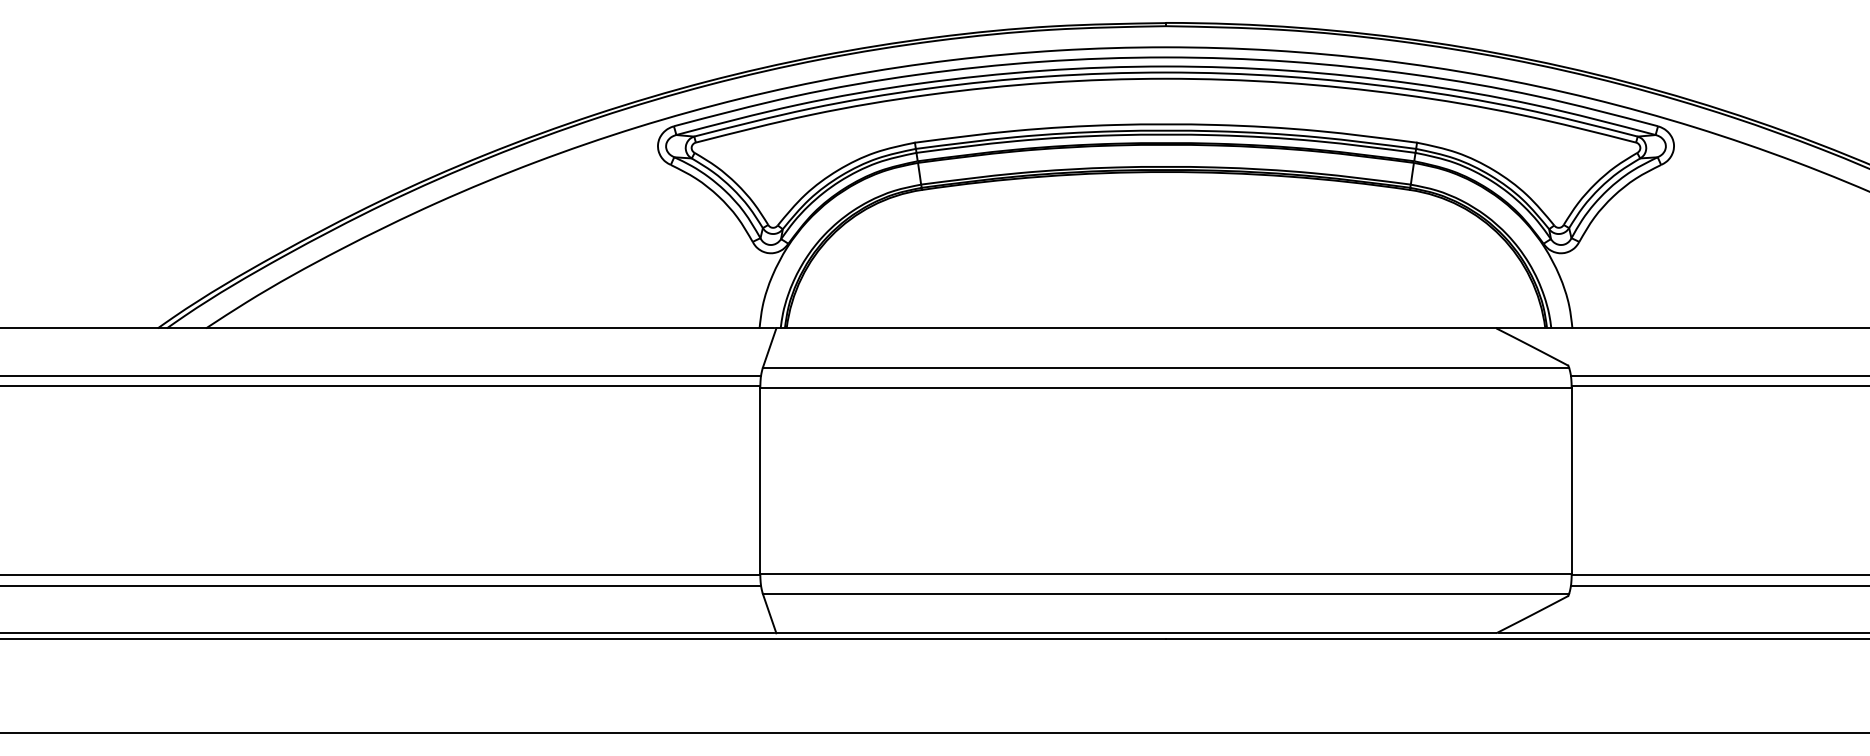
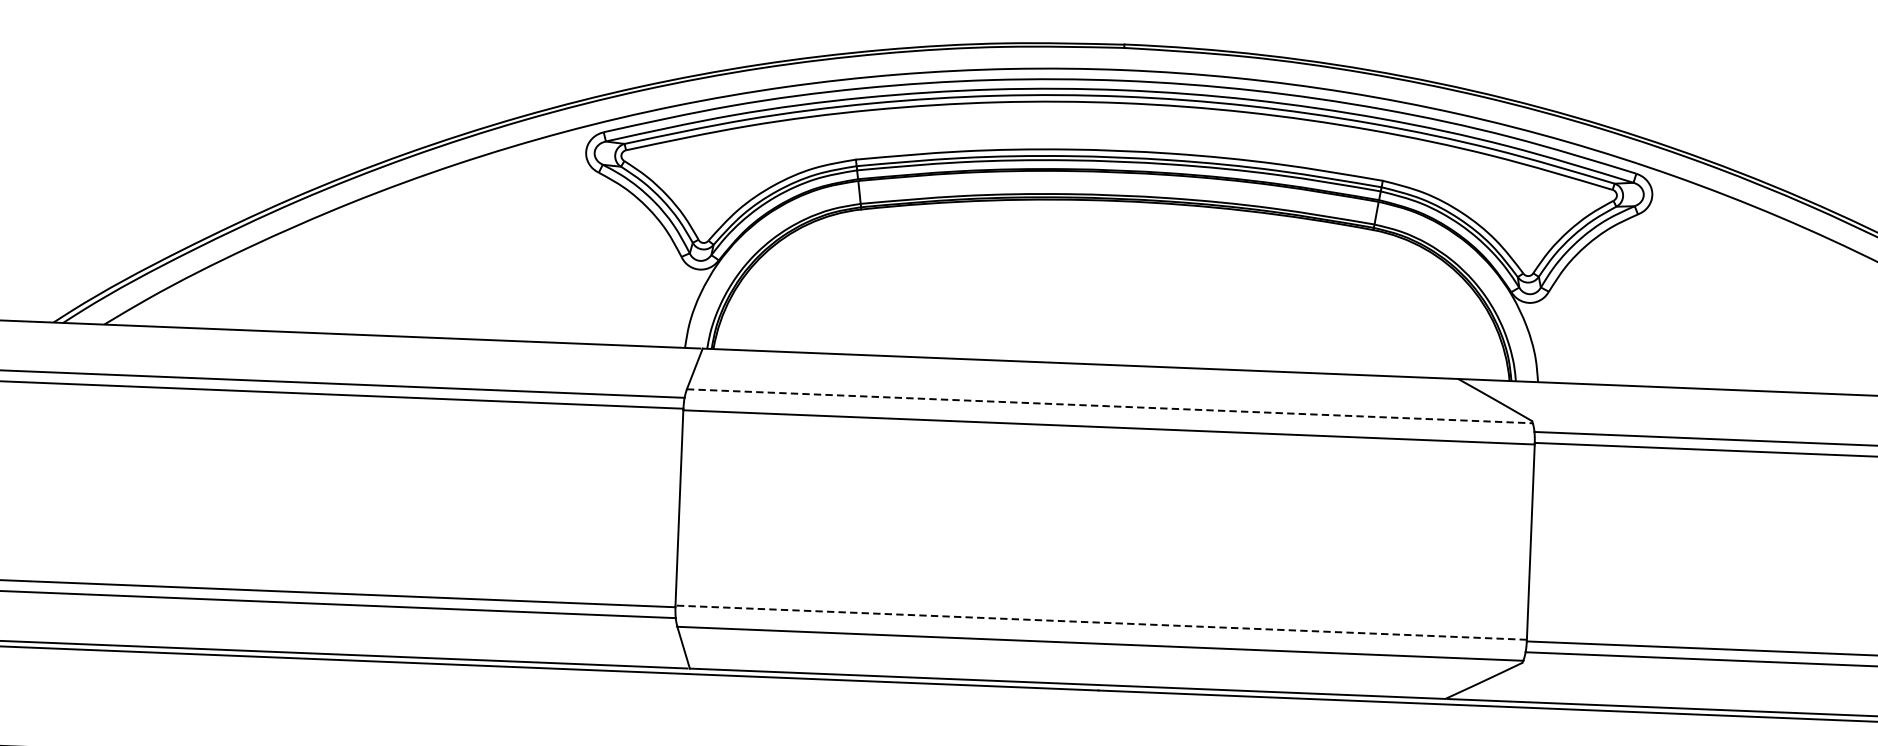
line: (1166, 367) -> (1110, 406), solid -> dashed
line: (1165, 573) -> (1100, 622), solid -> dashed

